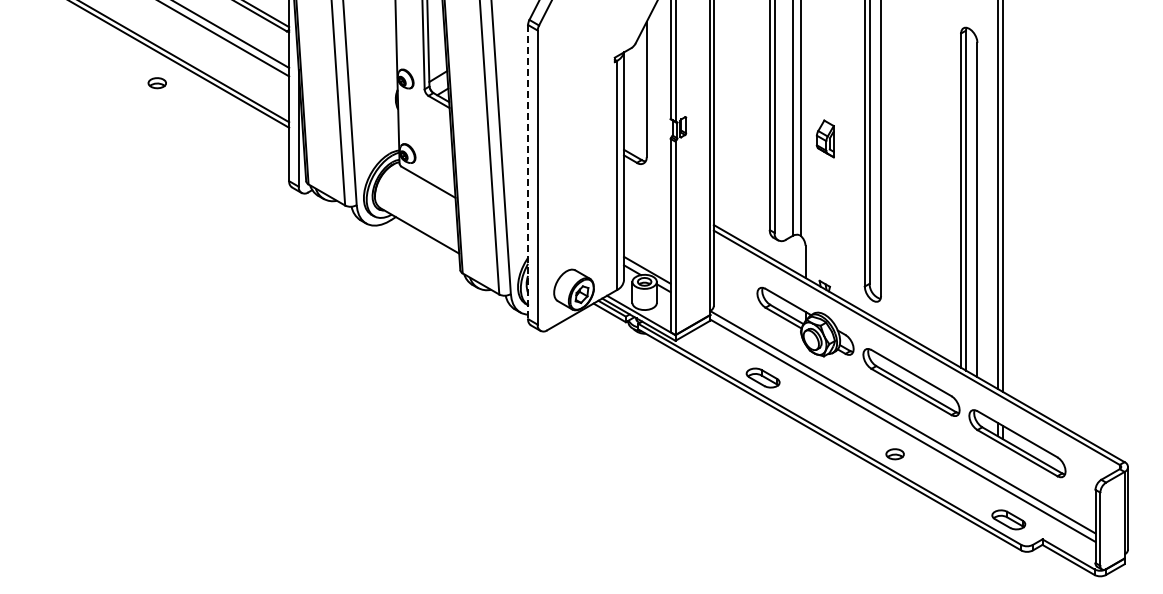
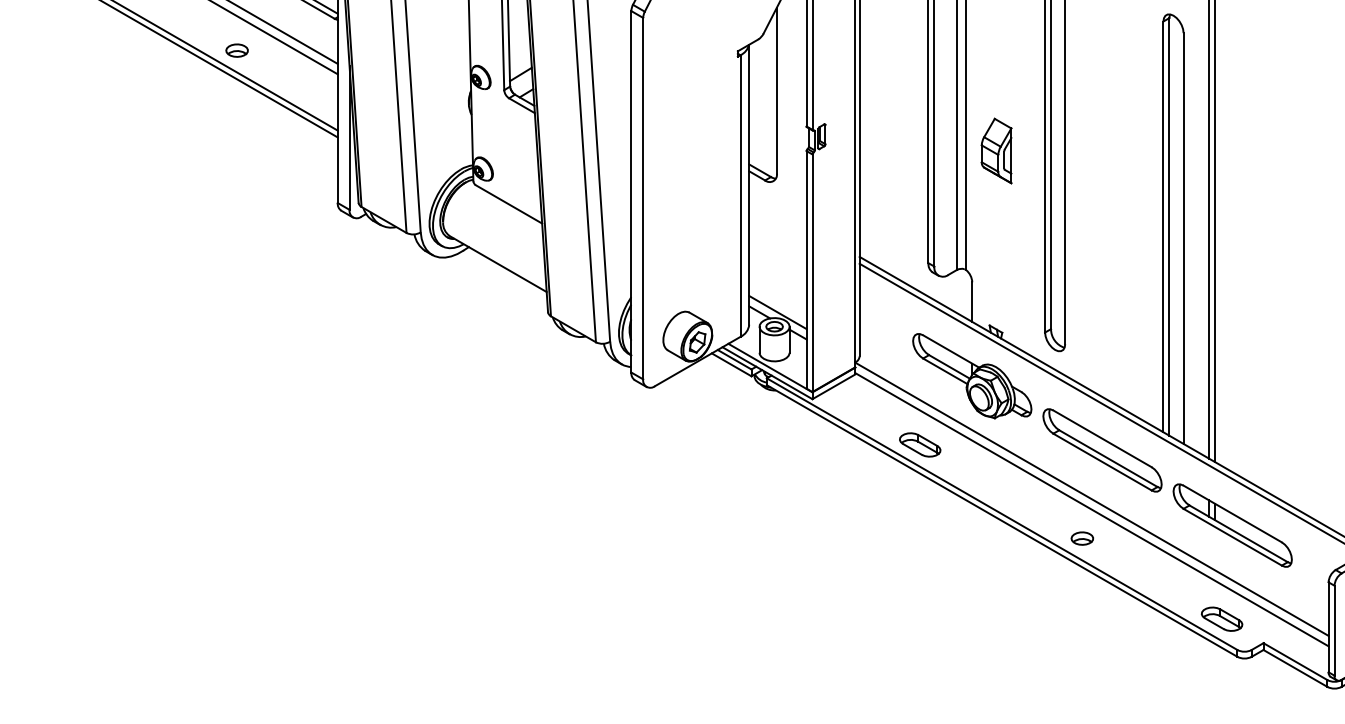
part: (156, 83) -> (236, 51), moved
part: (825, 138) -> (996, 150), size x1.43
line: (528, 172) -> (631, 192), dashed -> solid

